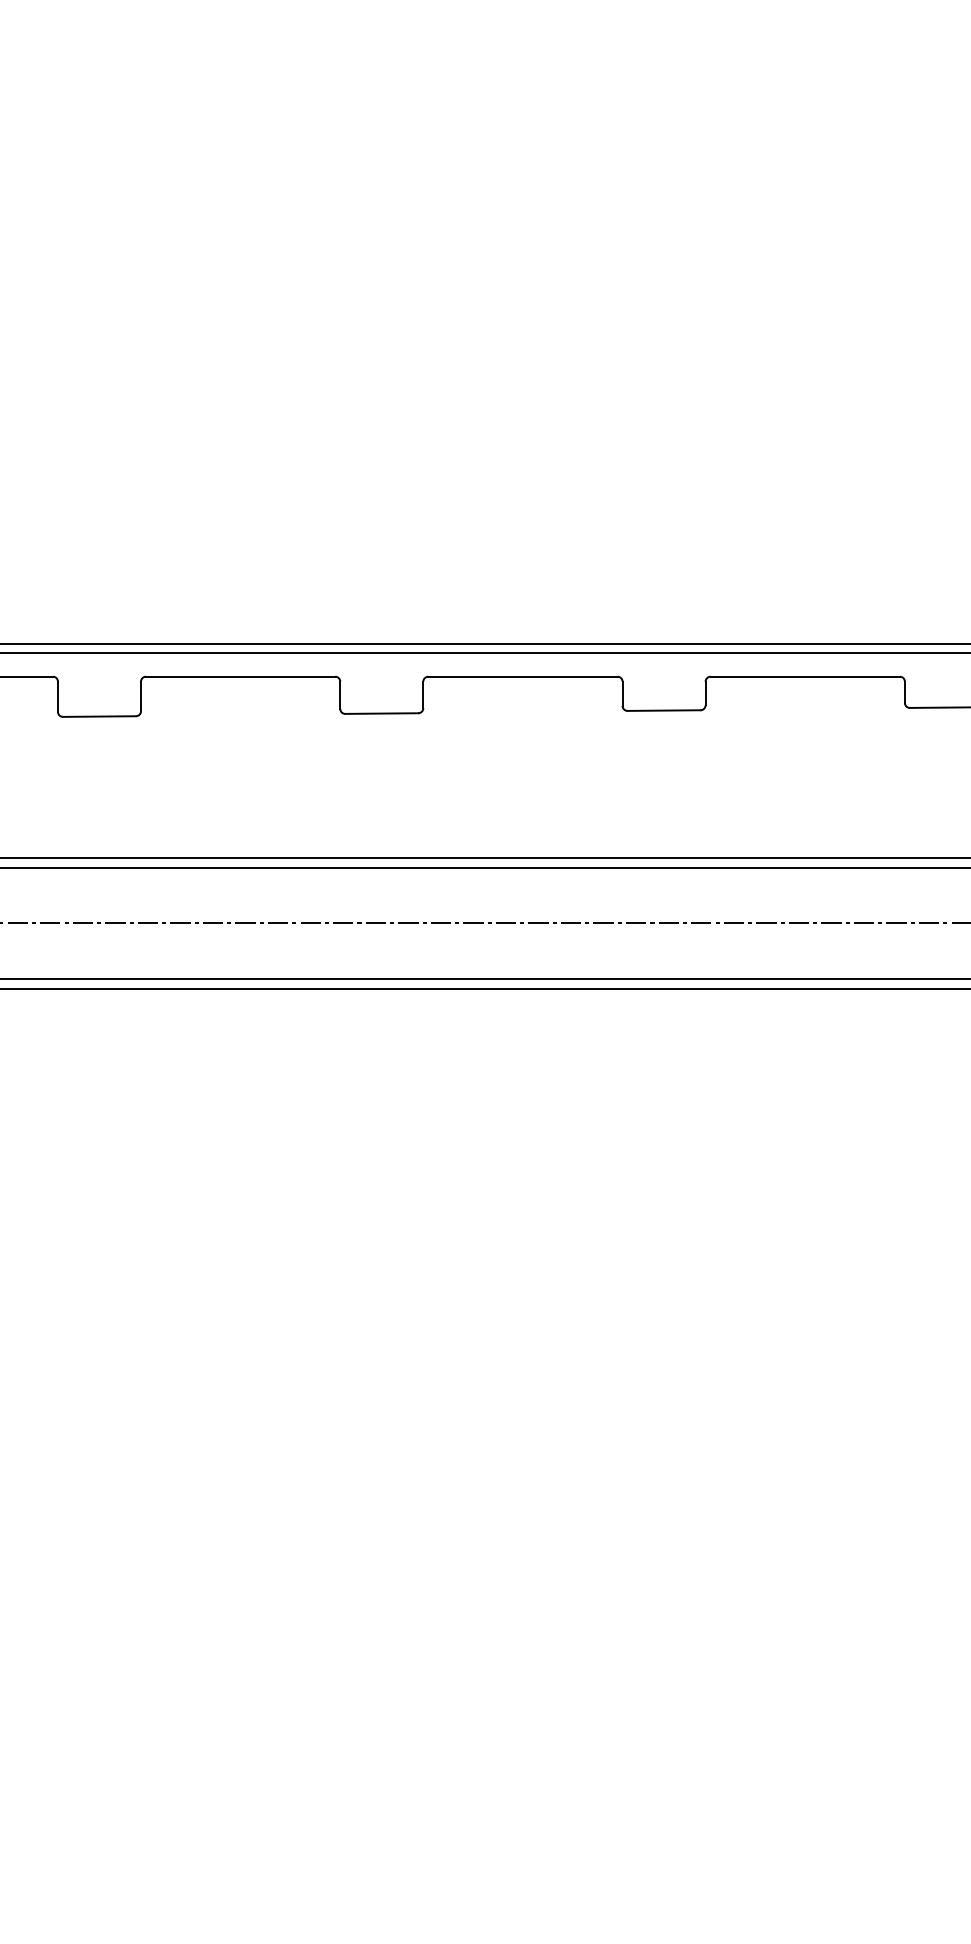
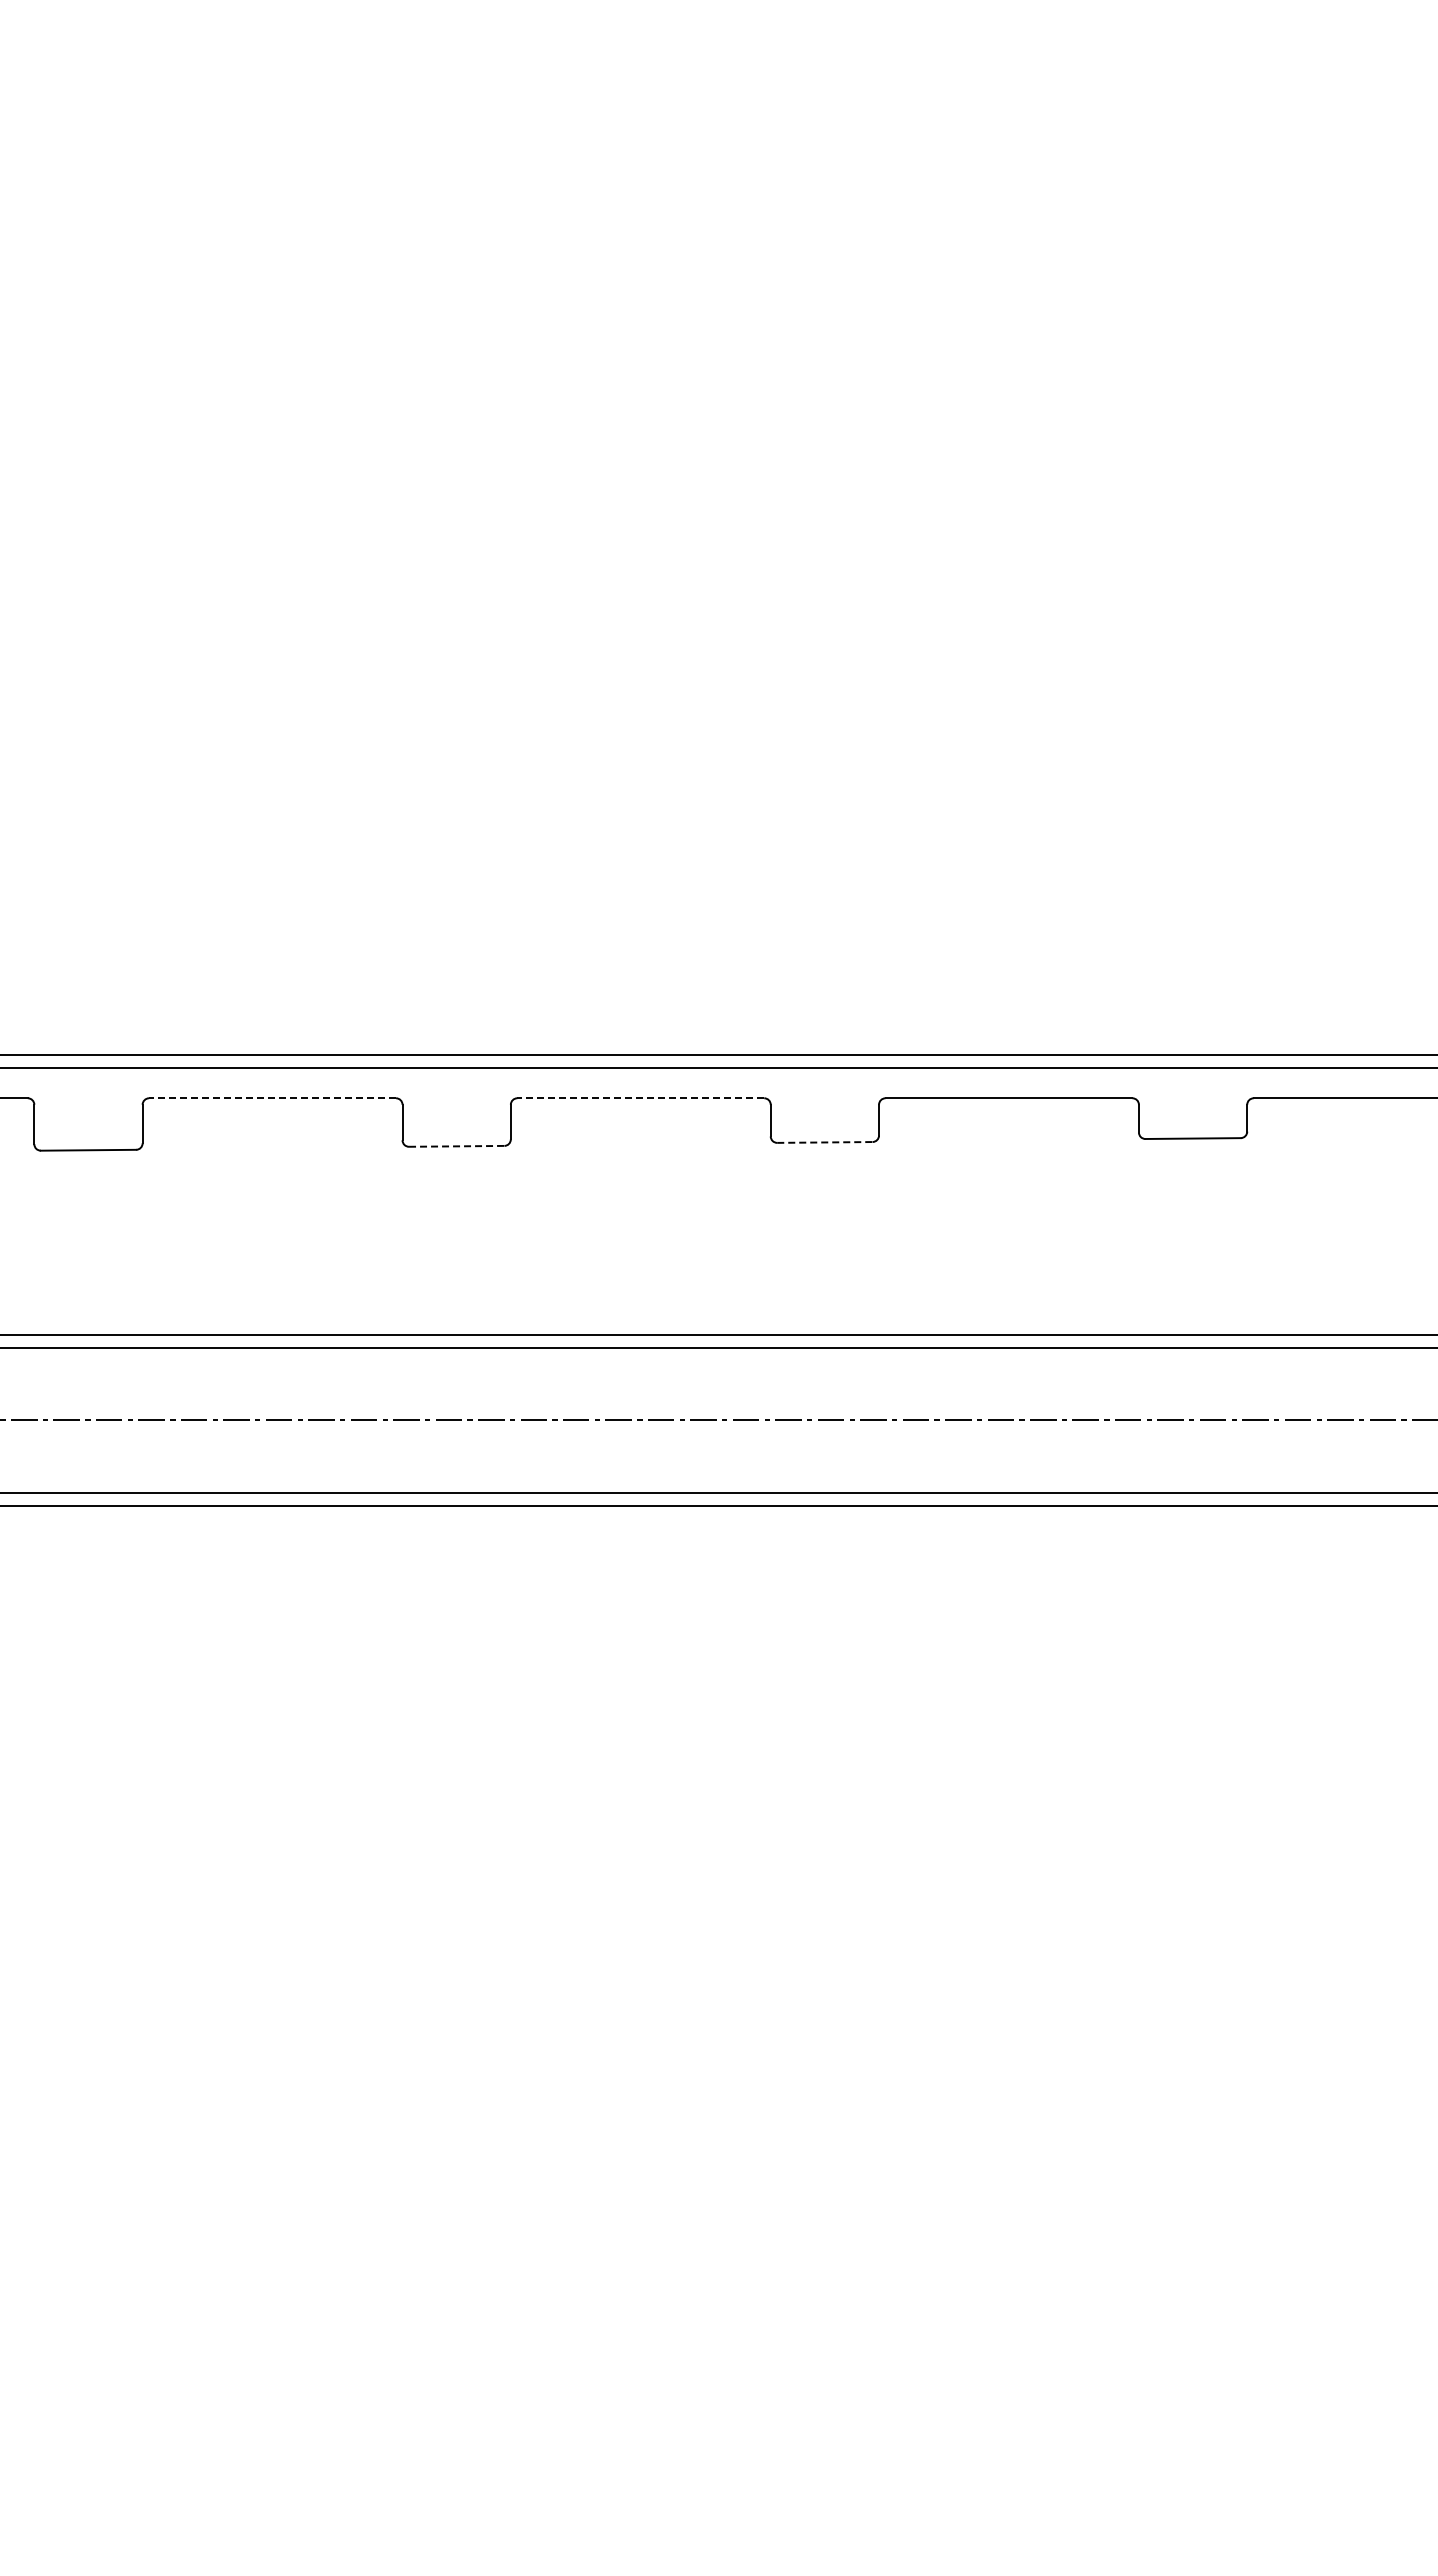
line: (240, 676) -> (272, 1098), solid -> dashed
line: (522, 676) -> (640, 1098), solid -> dashed
line: (663, 710) -> (824, 1142), solid -> dashed
line: (381, 713) -> (456, 1146), solid -> dashed

